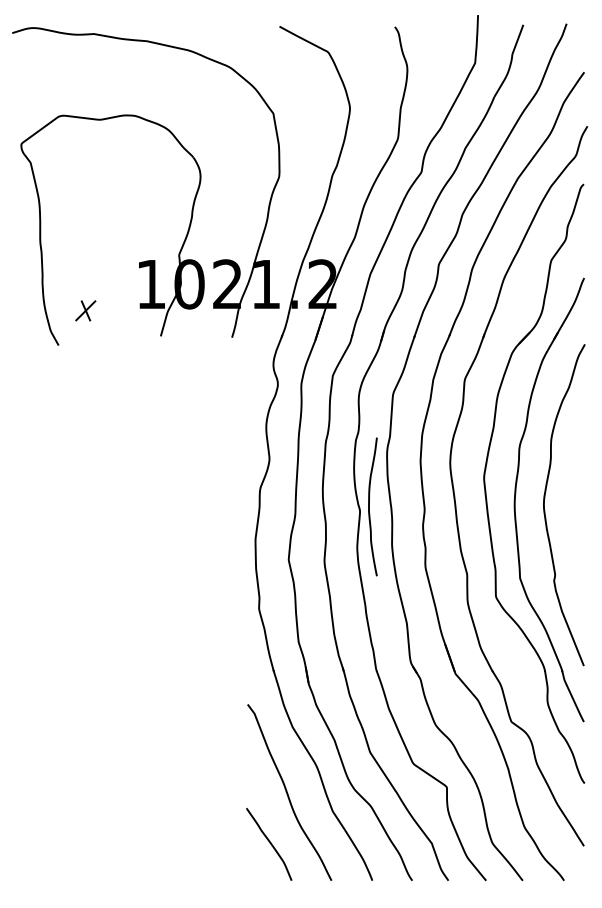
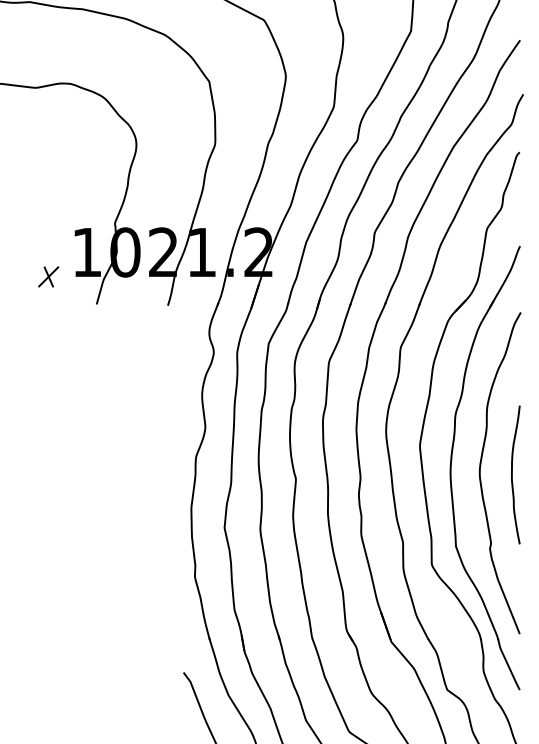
part: (85, 310) -> (48, 276), moved
curve: (369, 506) -> (512, 474), moved

